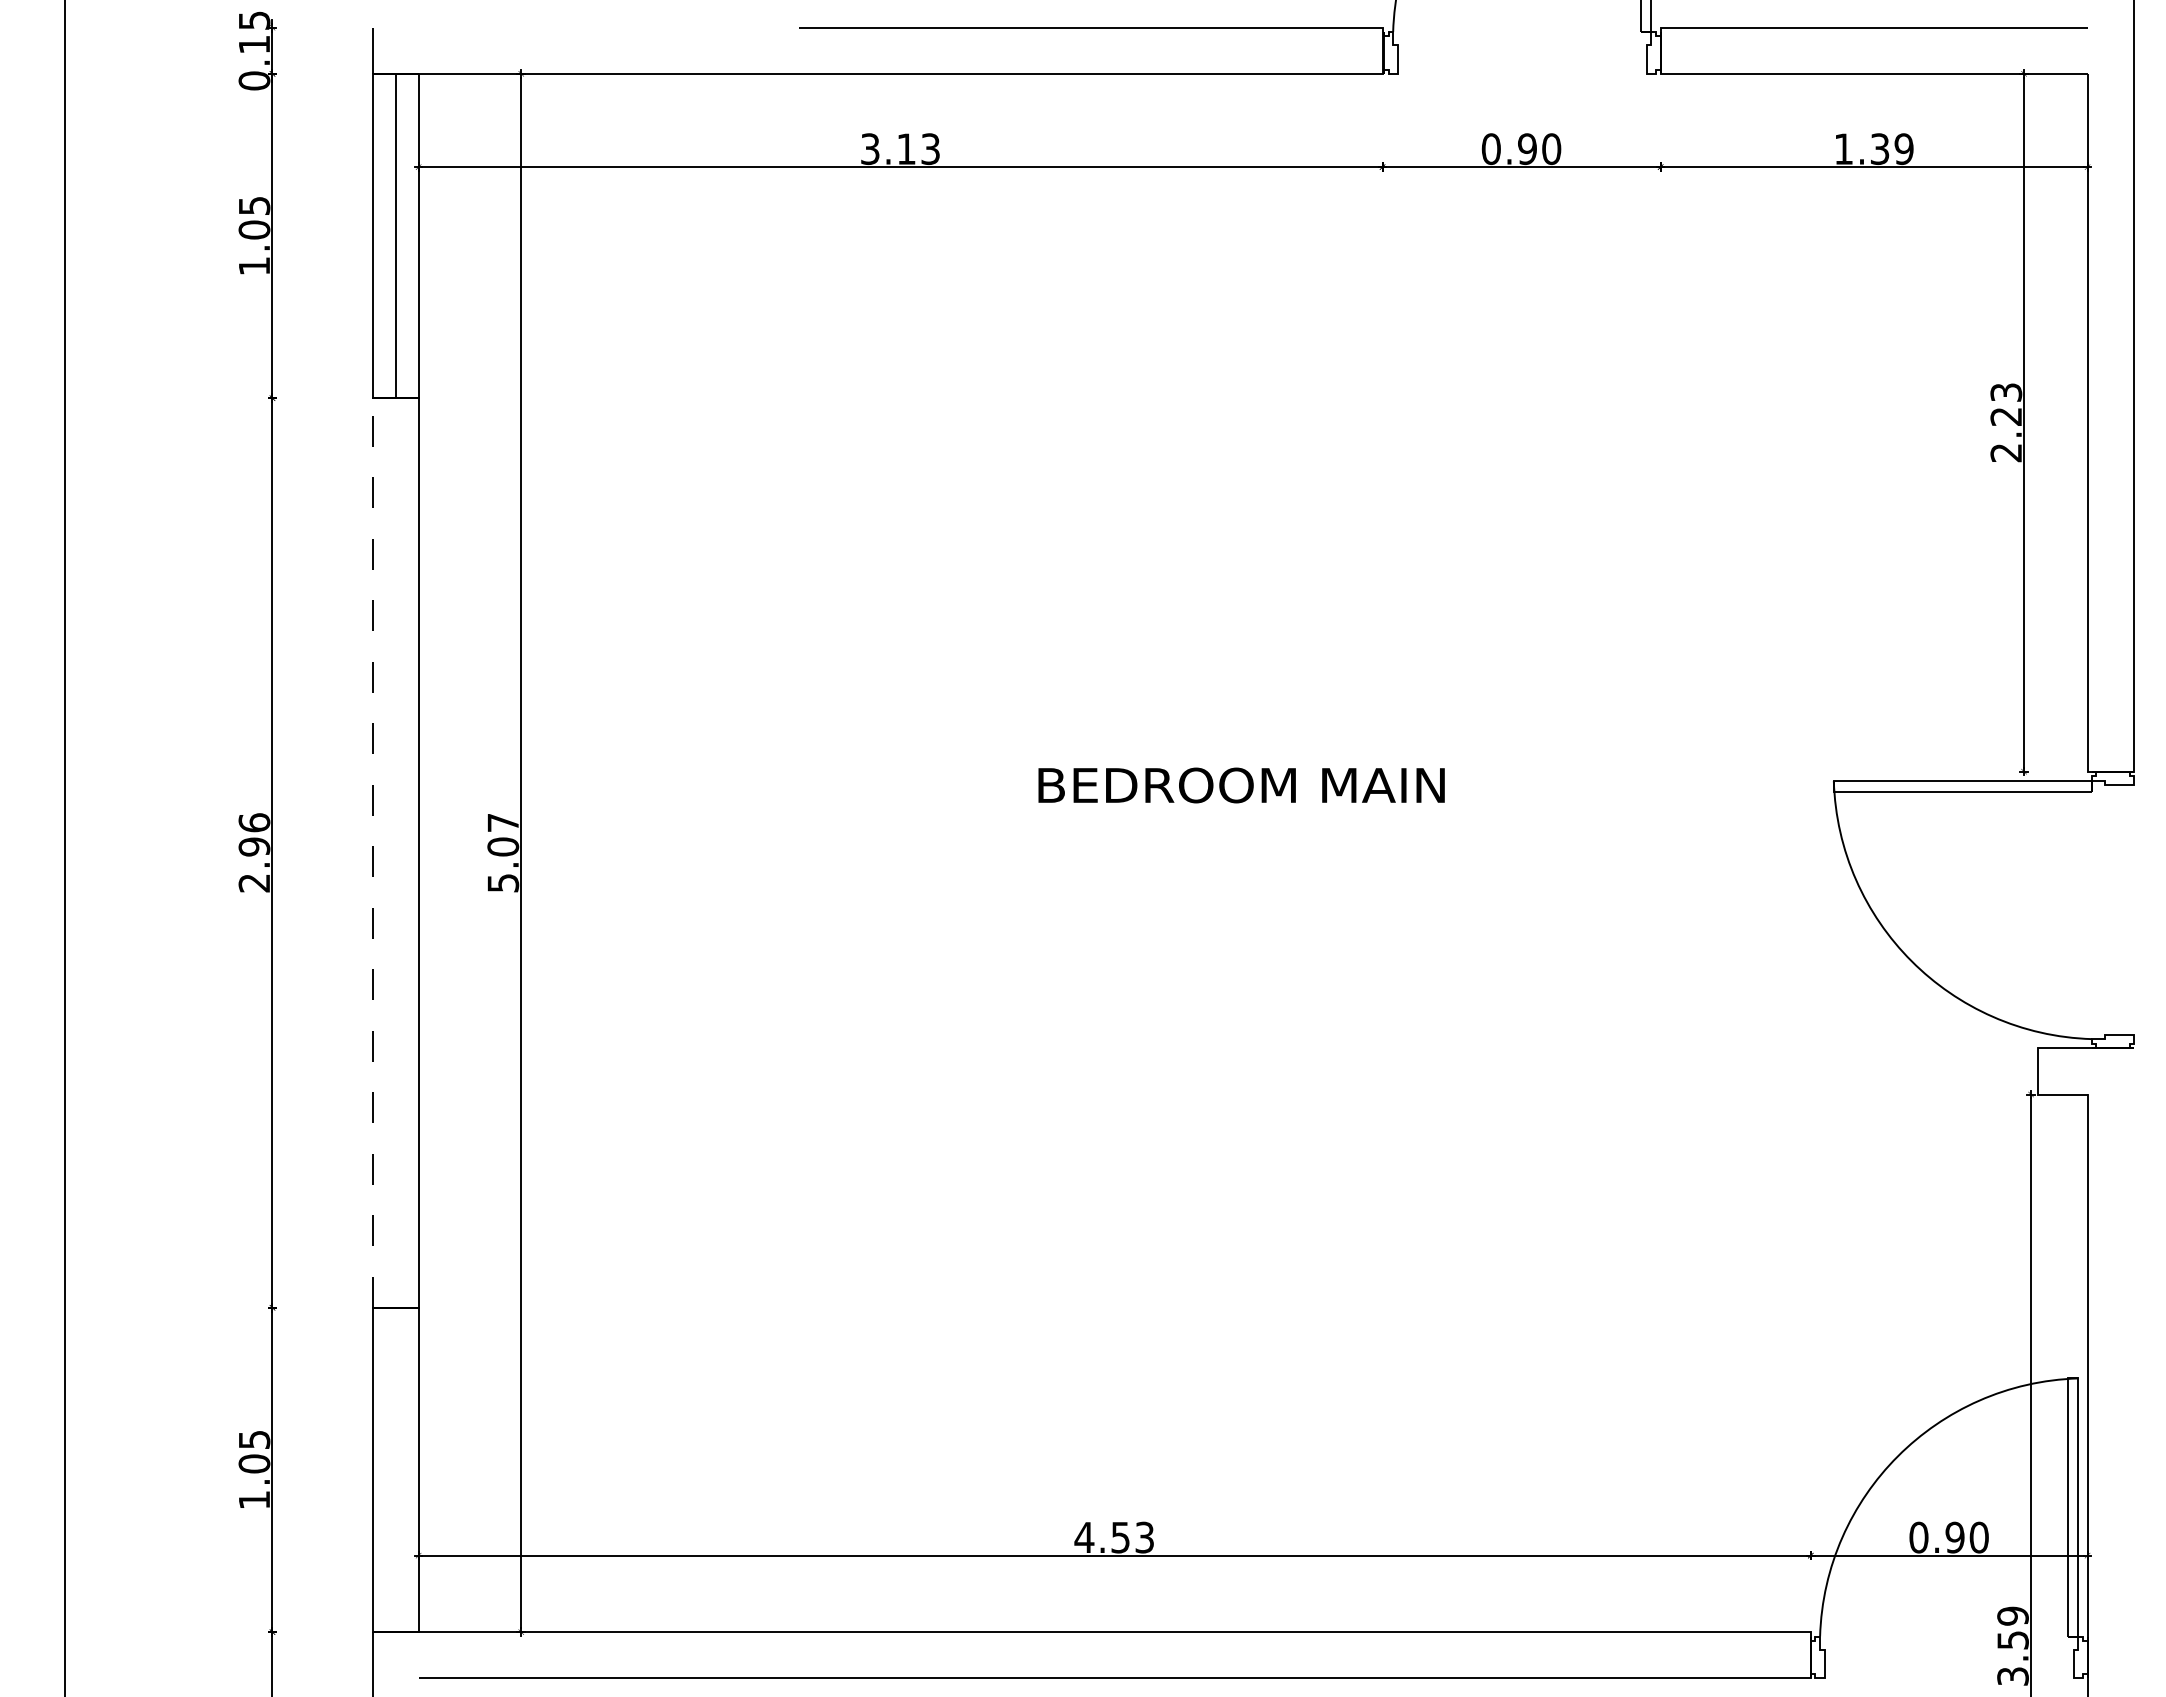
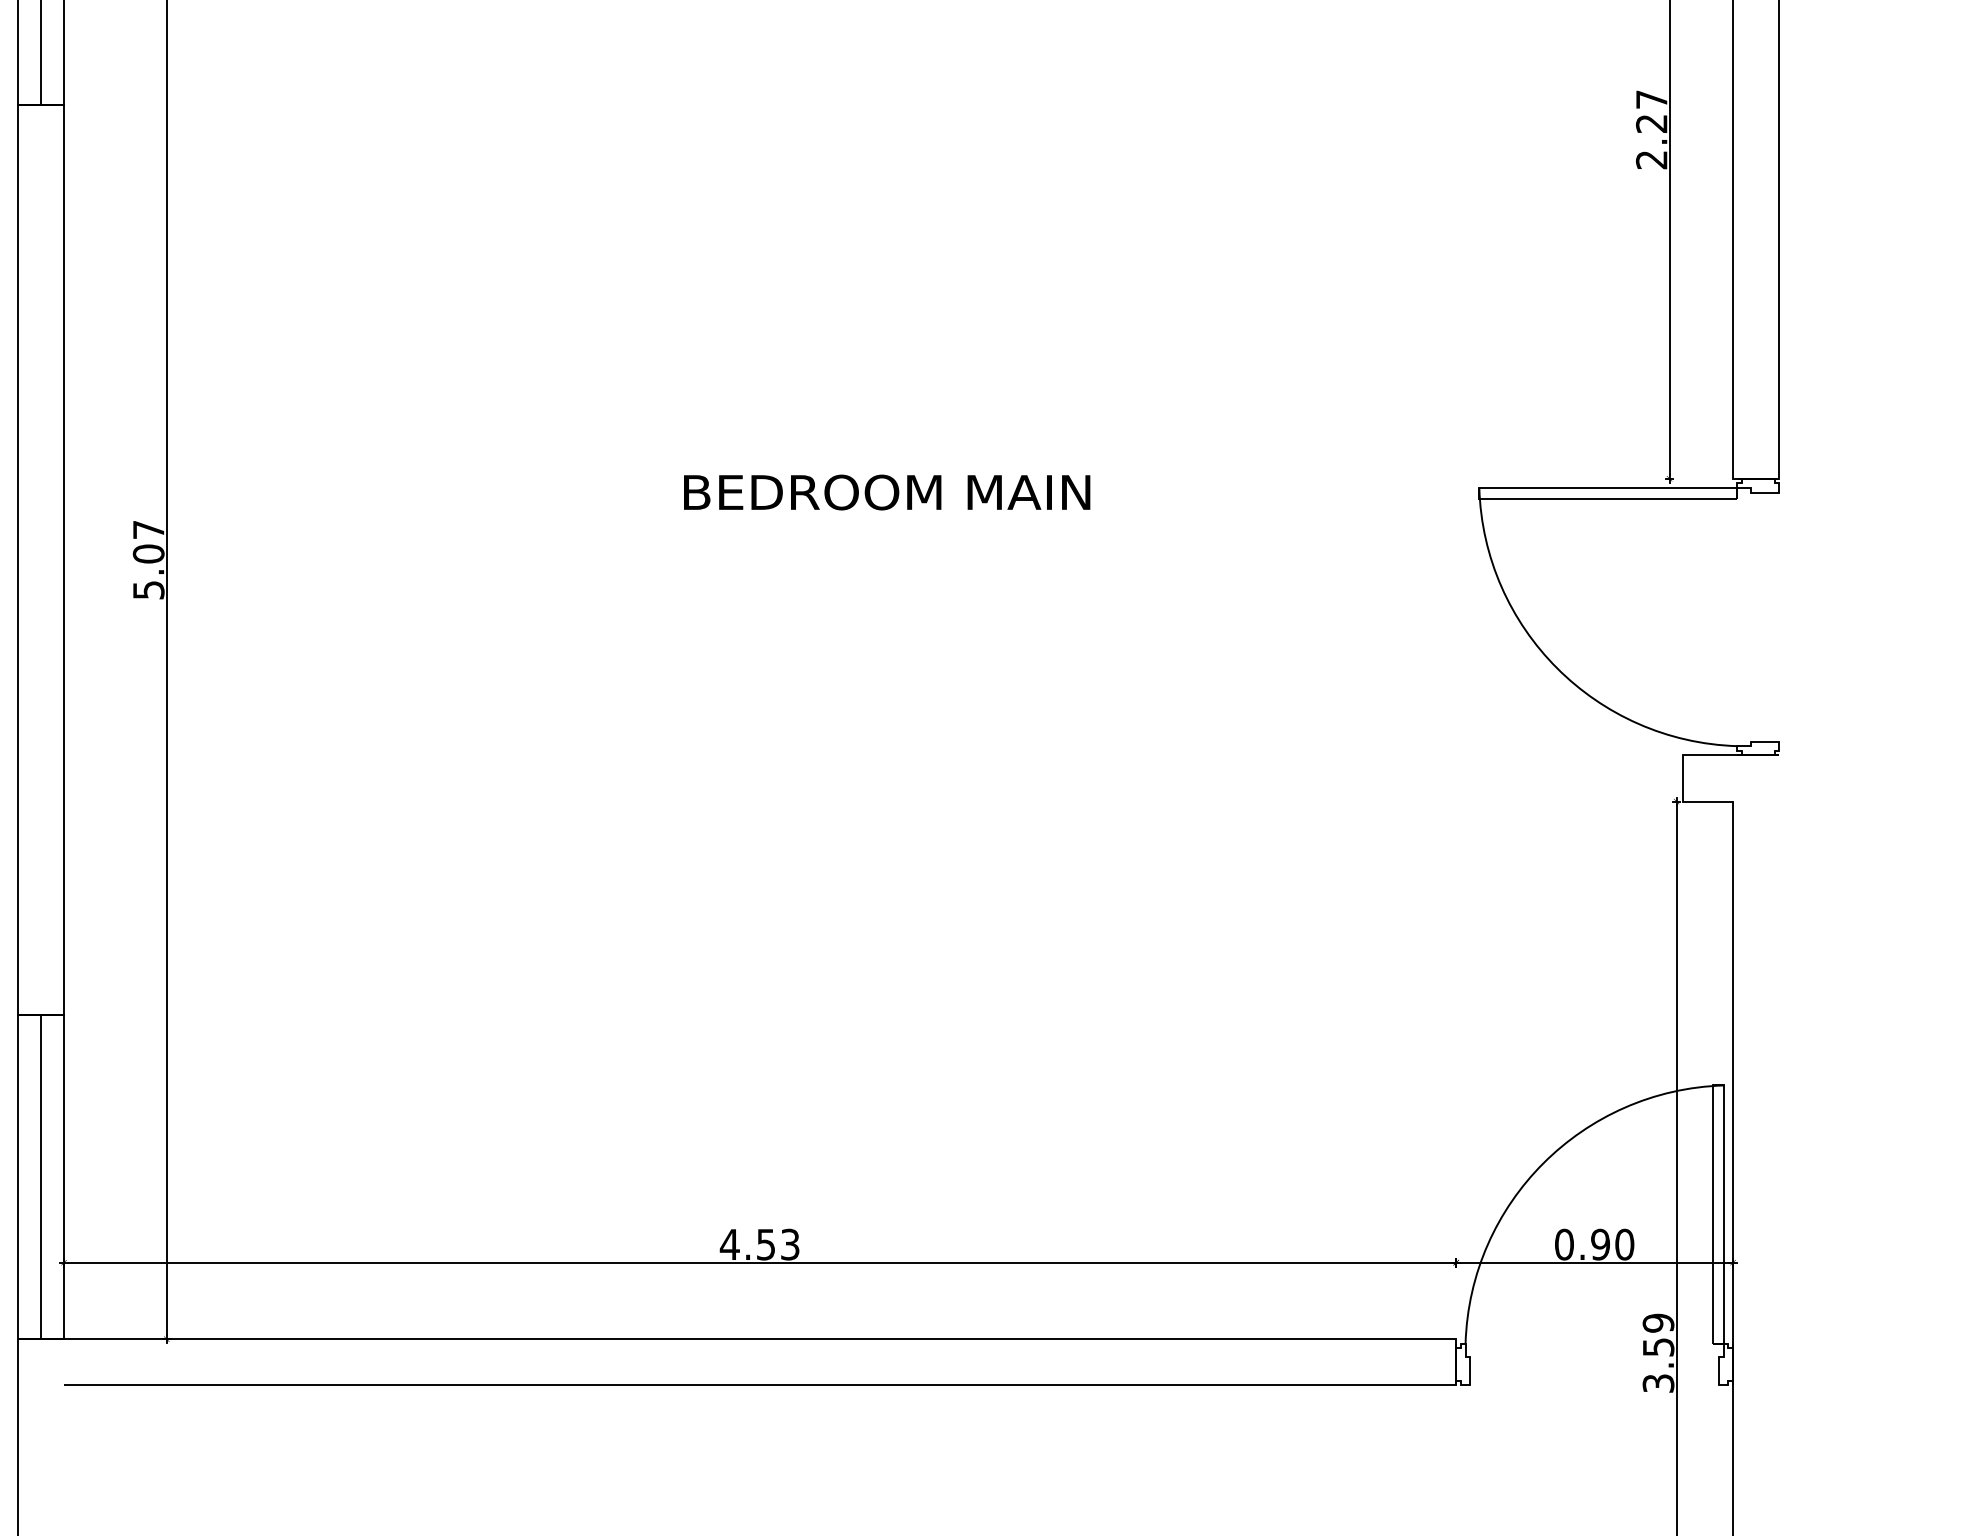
text: (2006, 392) -> (1651, 99), 2.23 -> 2.27
line: (372, 853) -> (17, 560), dashed -> solid
line: (395, 1469) -> (40, 1176), added

